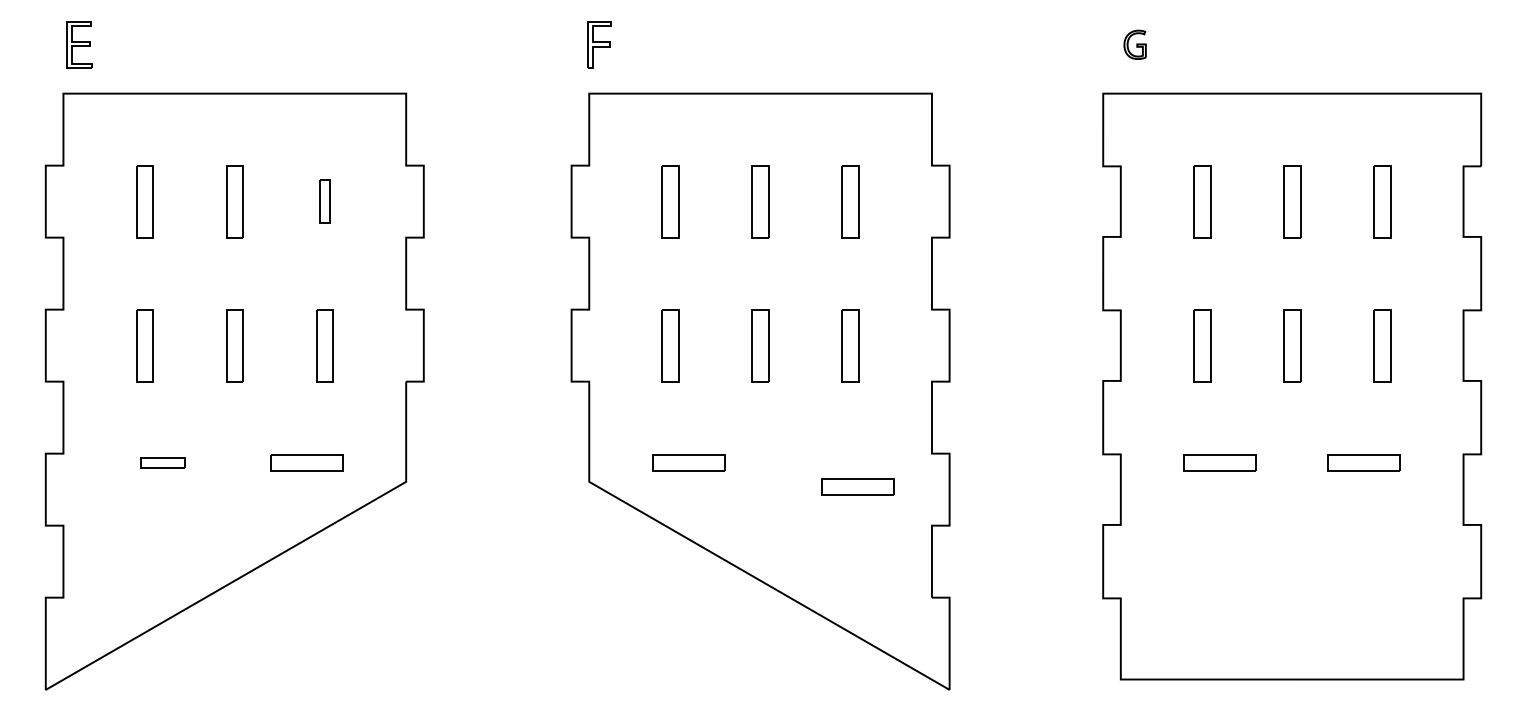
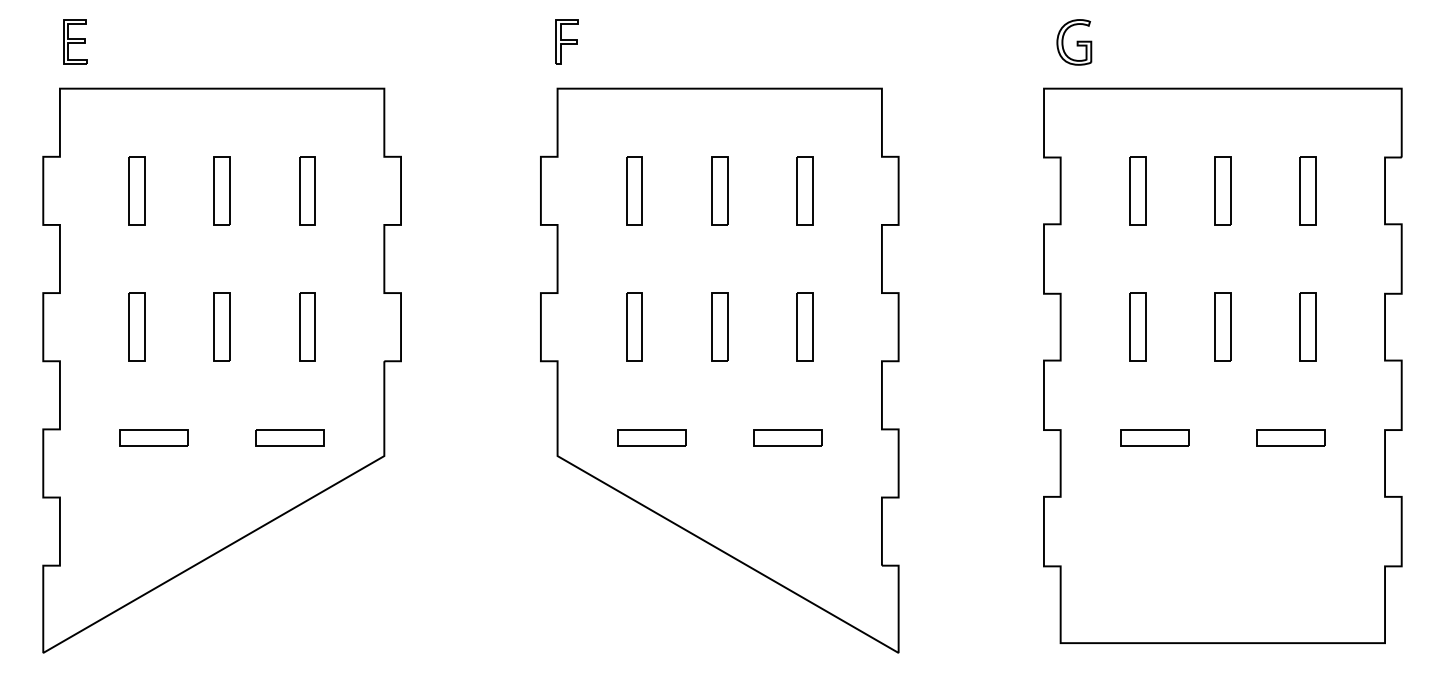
part: (1134, 44) -> (1073, 42), size x1.67
part: (324, 201) -> (307, 190), size x1.67
part: (162, 462) -> (153, 437), size x1.67
part: (857, 486) -> (787, 437), moved

